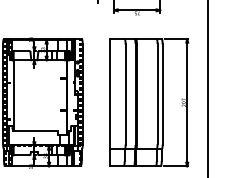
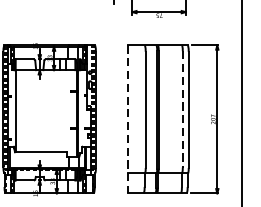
line: (157, 94) -> (182, 109), solid -> dashed
line: (110, 102) -> (128, 119), solid -> dashed

